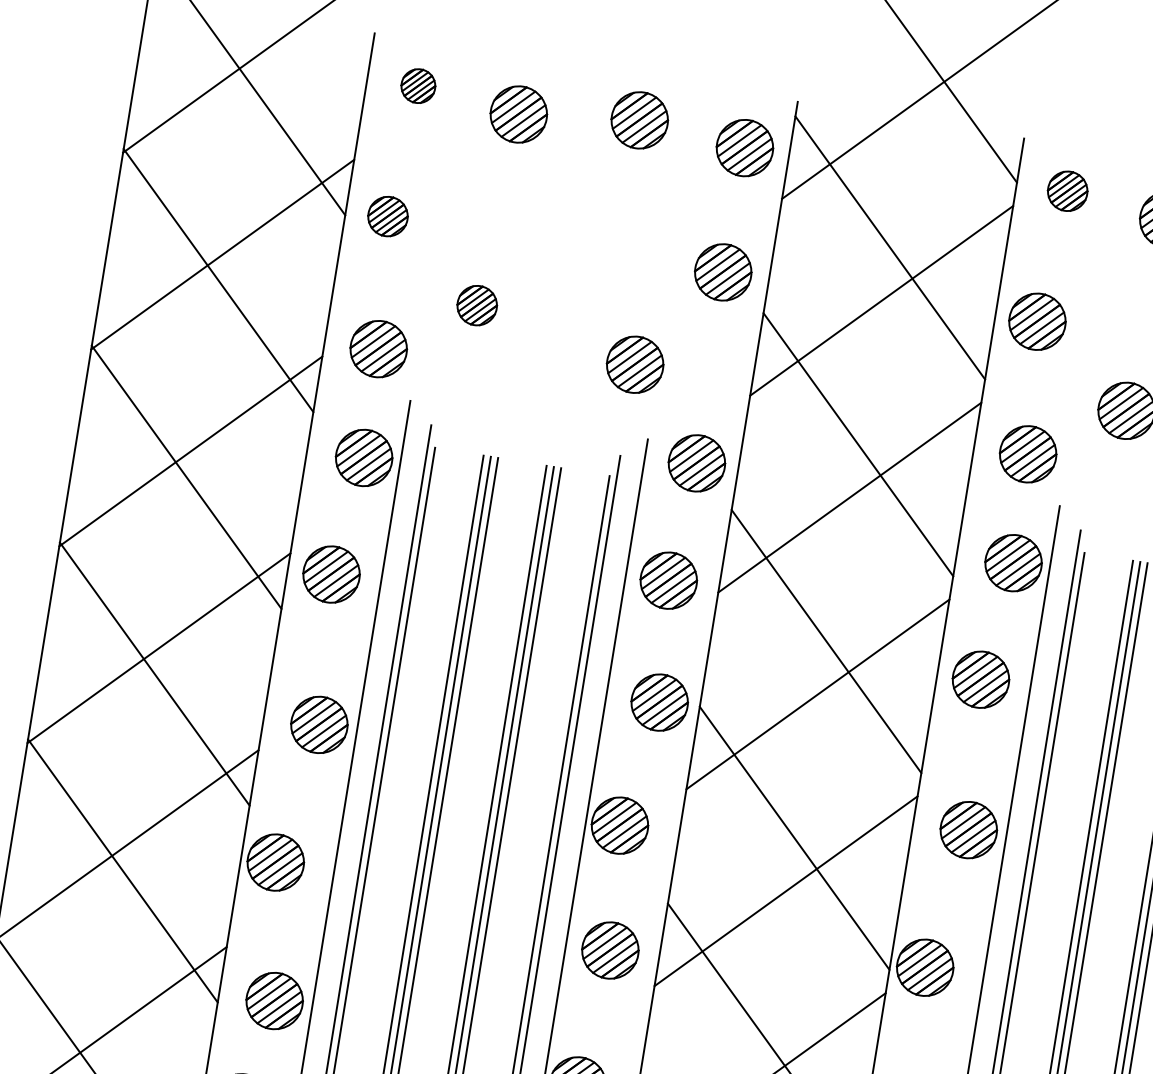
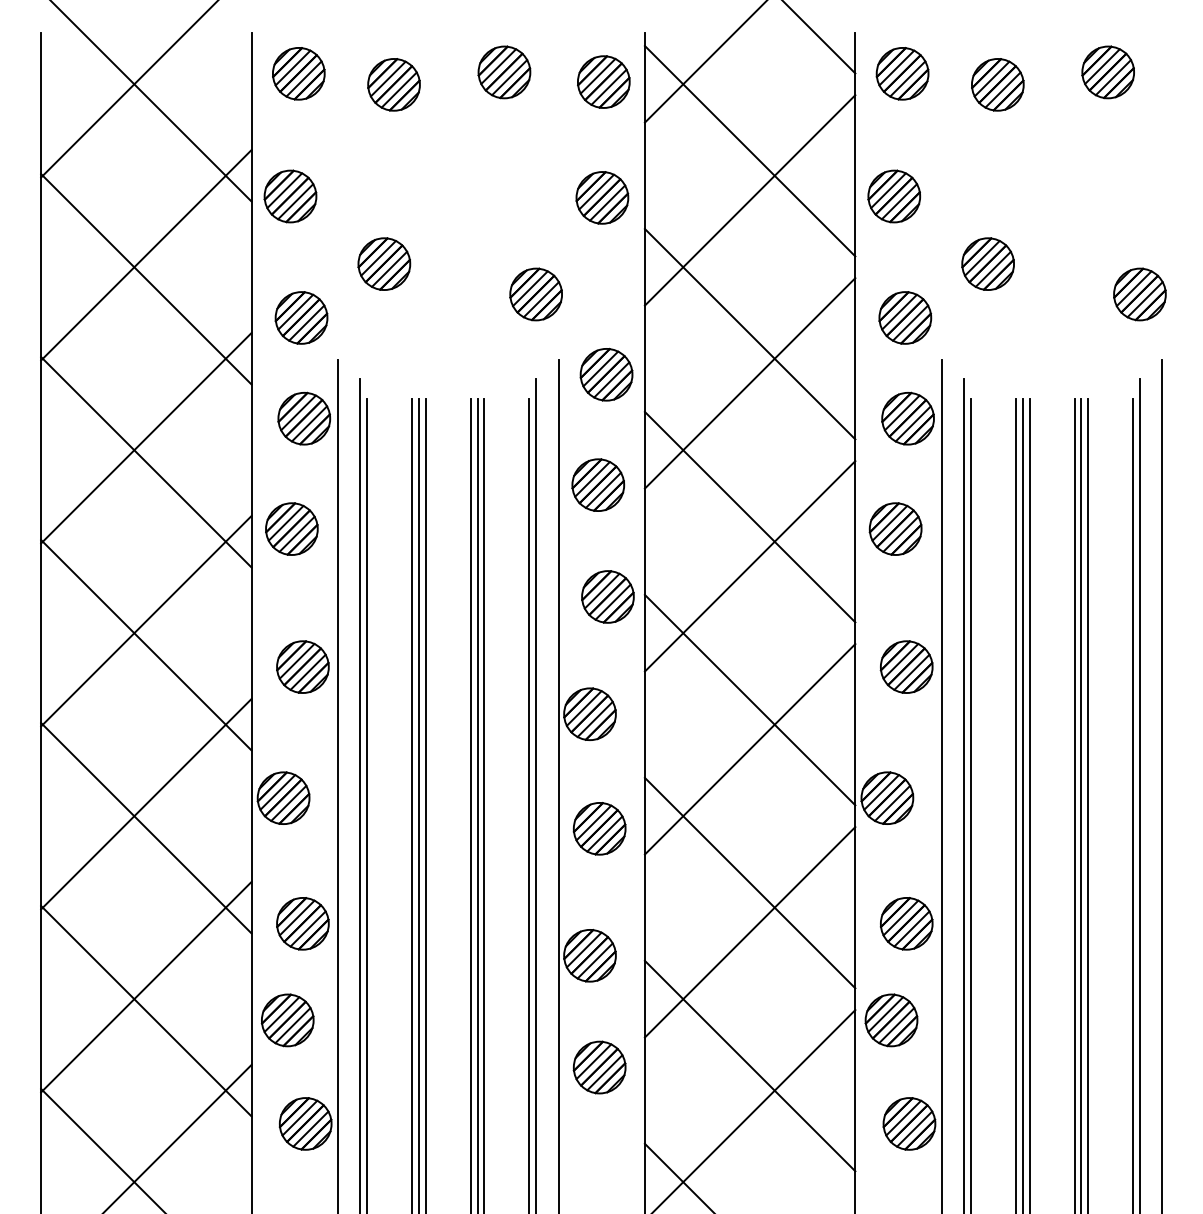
part: (418, 85) -> (298, 73), size x1.67
part: (1067, 190) -> (902, 73), size x1.43
part: (388, 216) -> (290, 196), size x1.43
part: (477, 305) -> (384, 263), size x1.43

